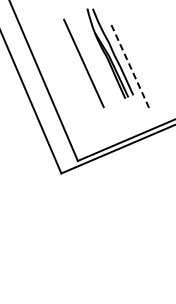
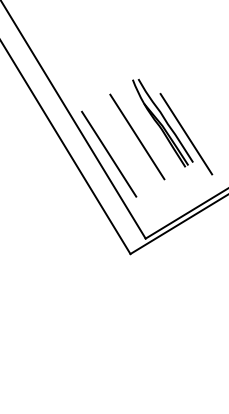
line: (130, 67) -> (186, 134), dashed -> solid
line: (55, 75) -> (109, 153), added

